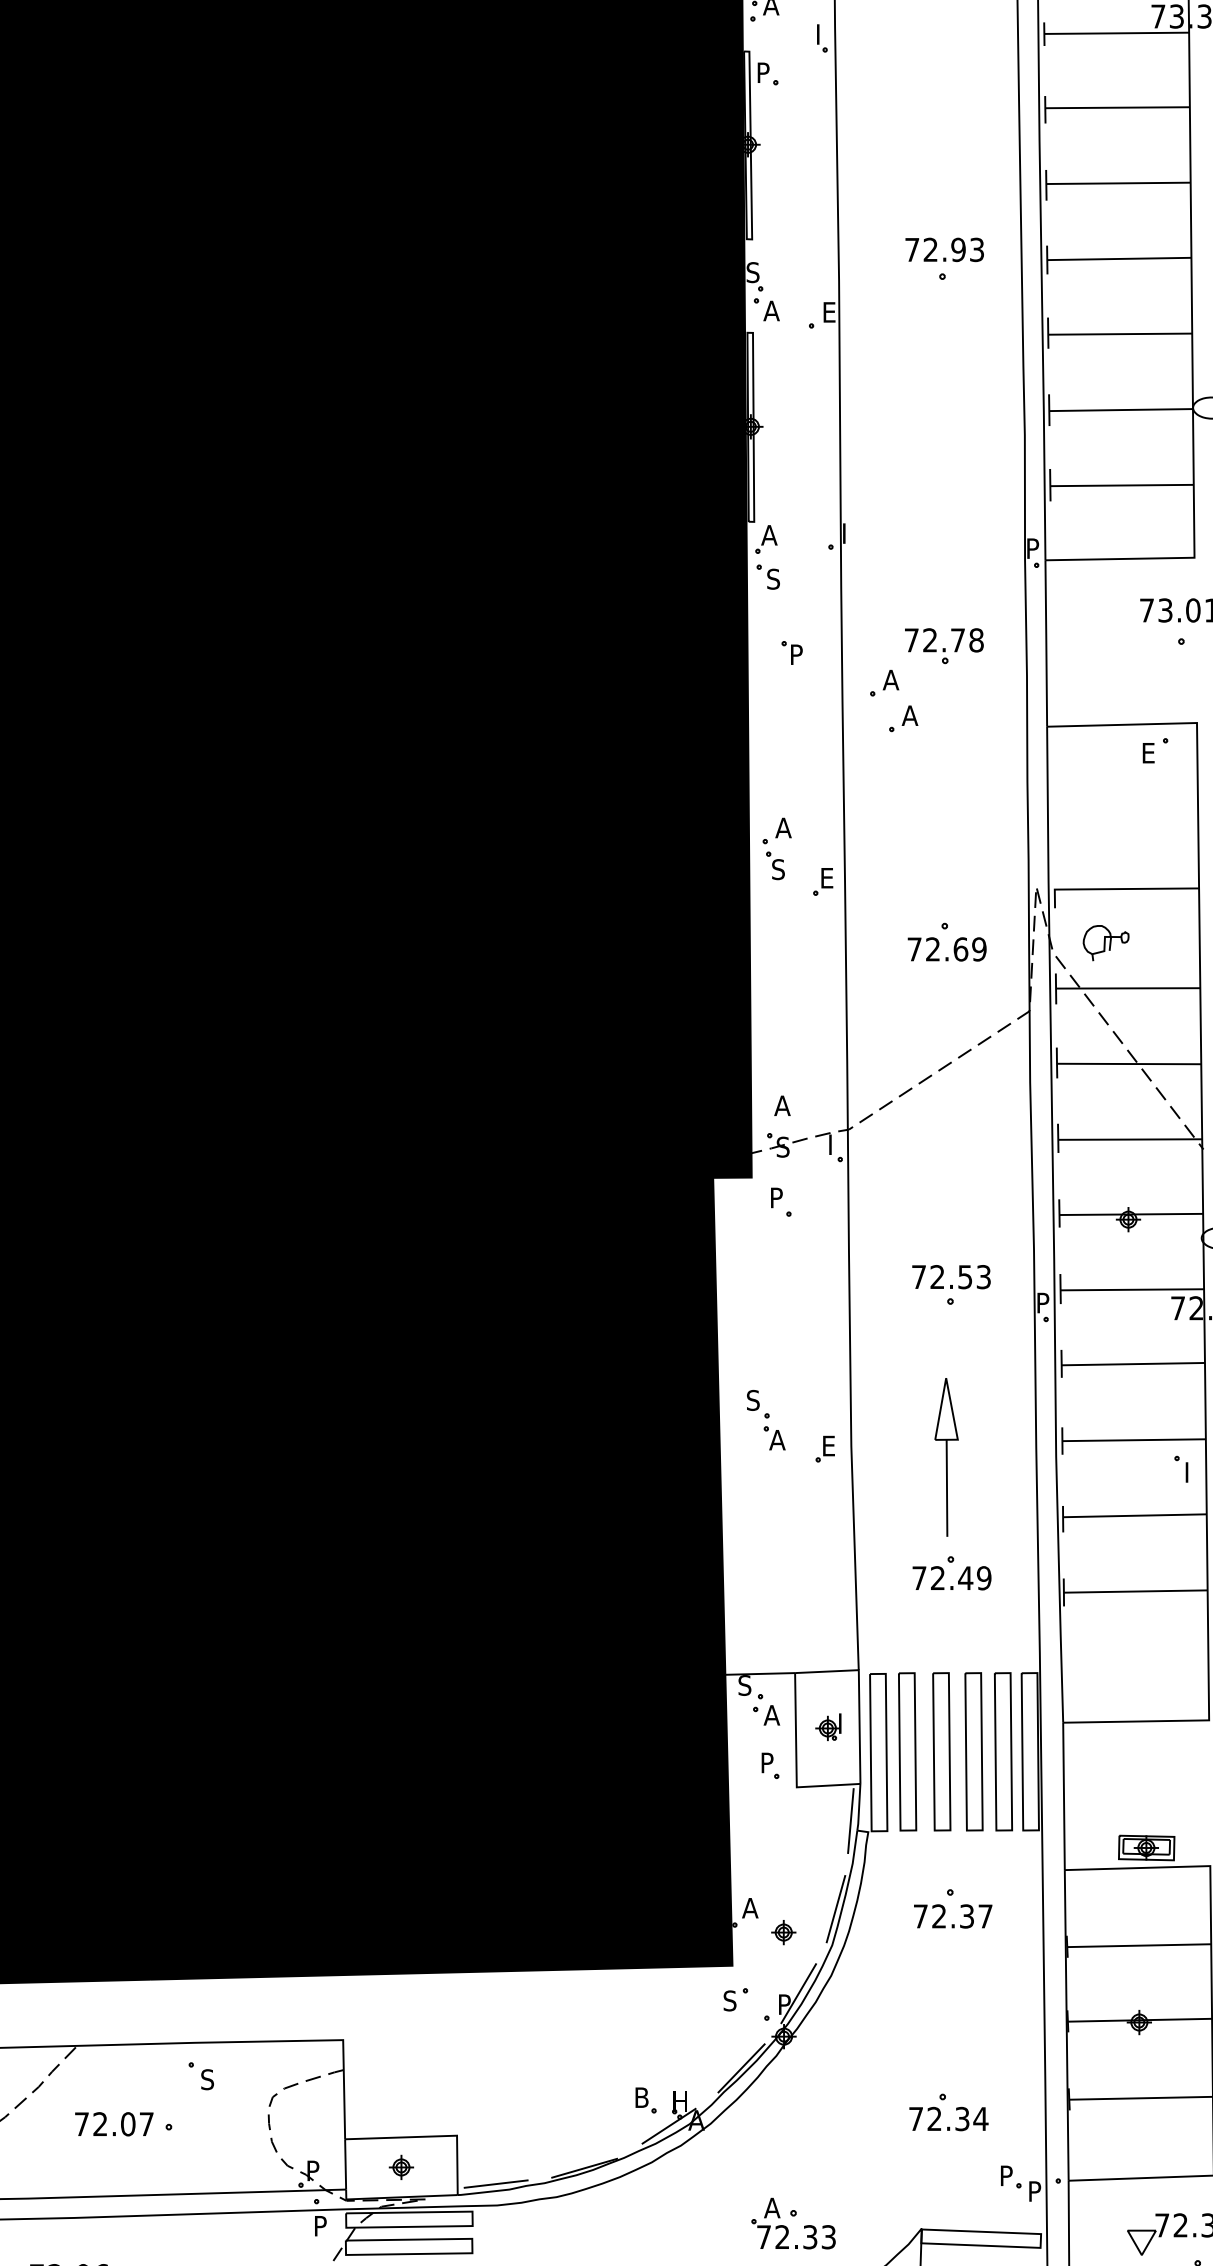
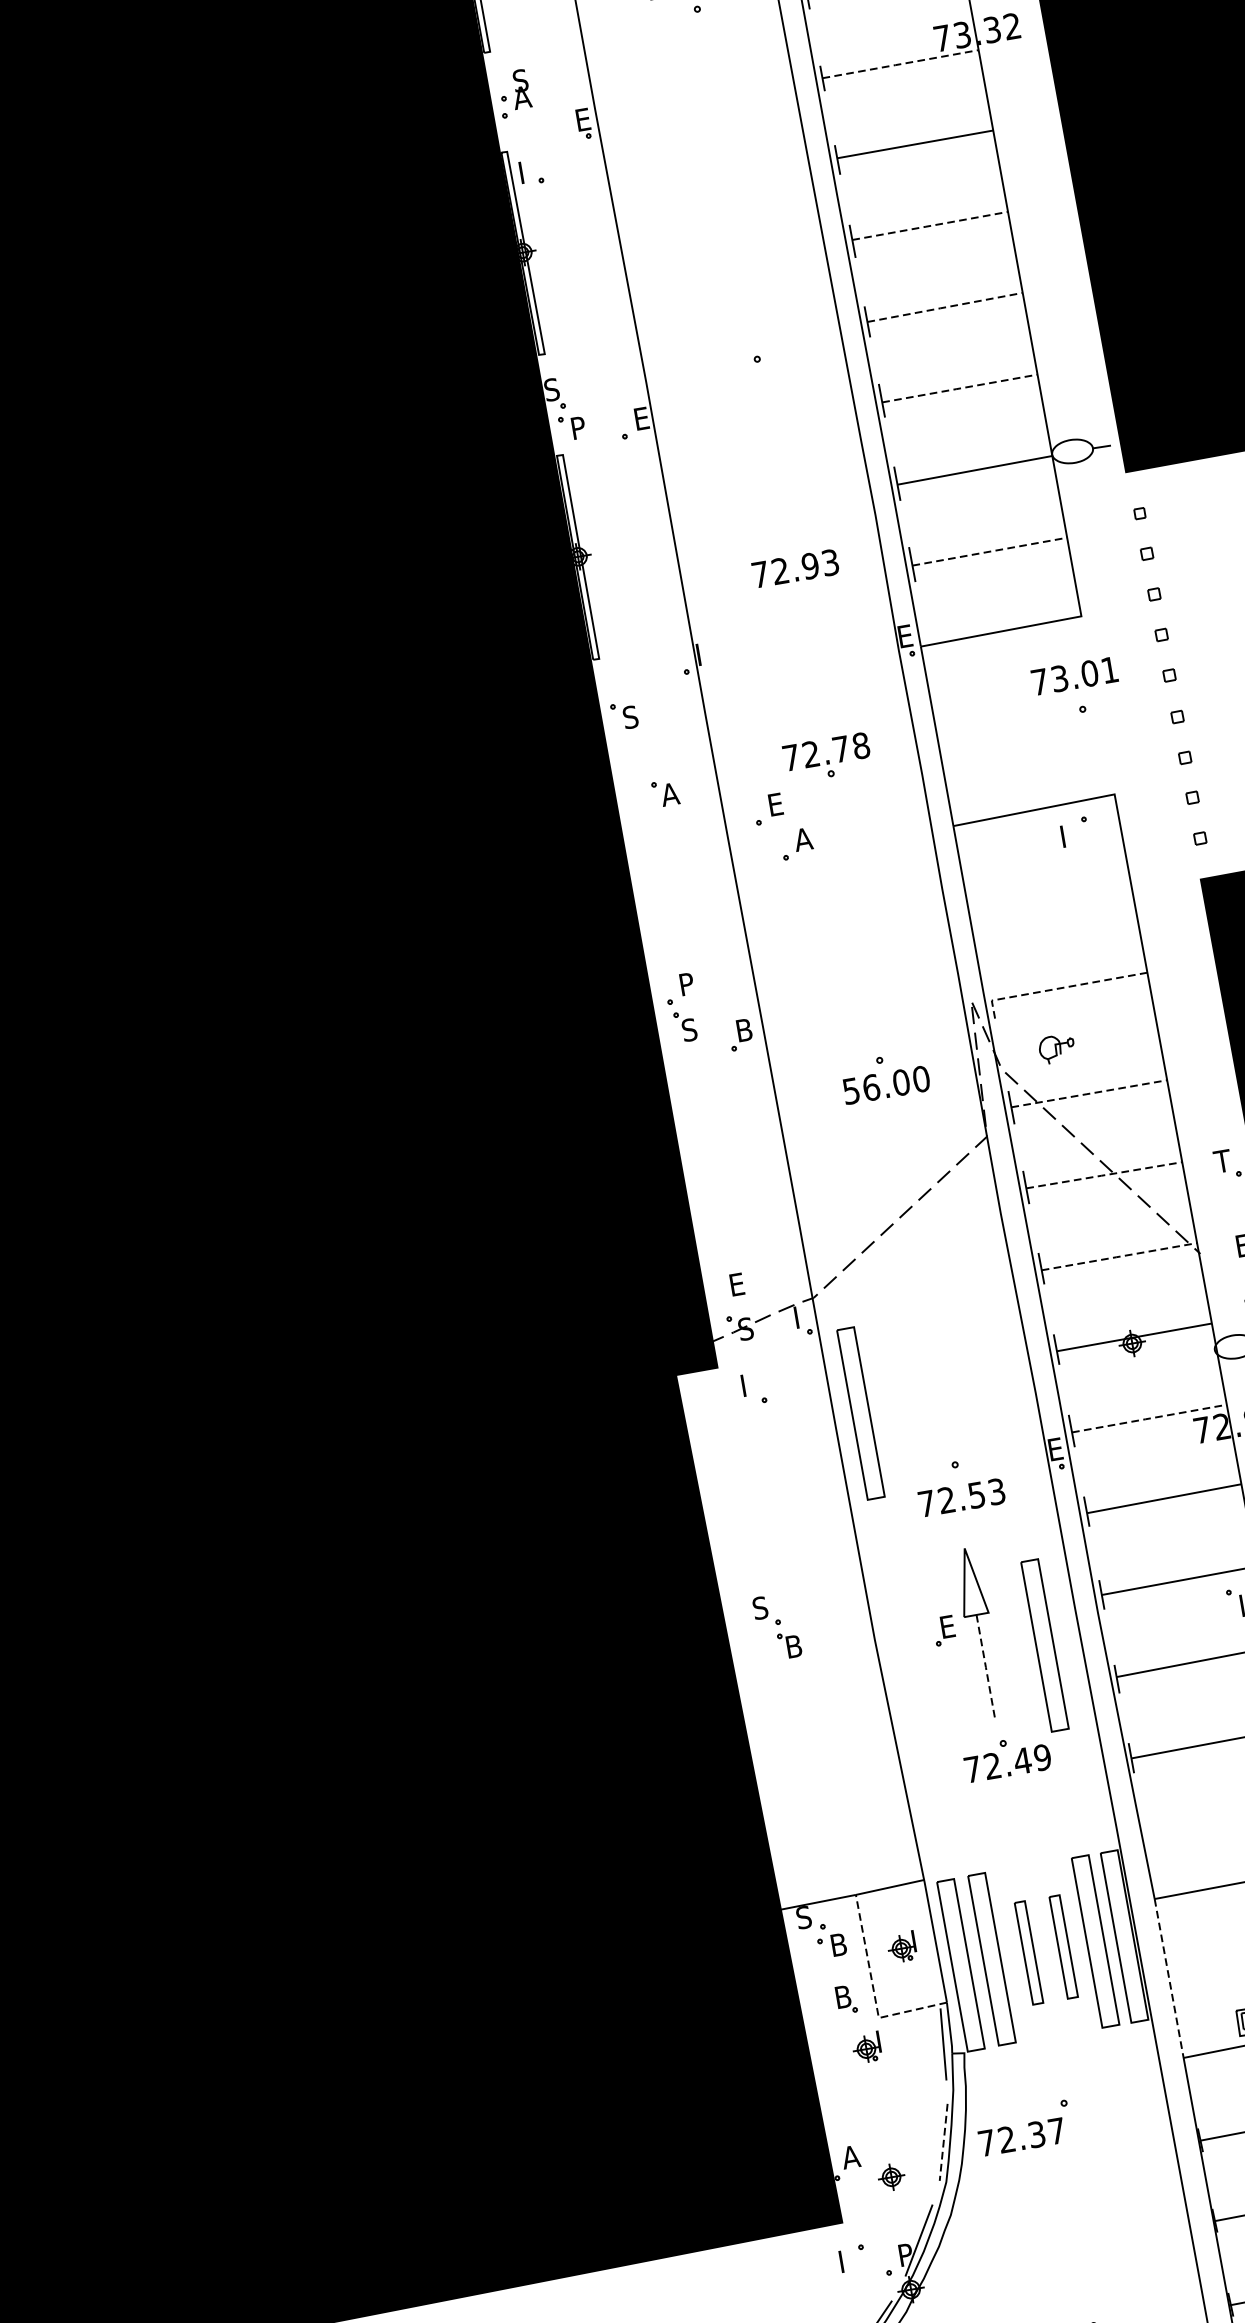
line: (1117, 33) -> (901, 64), solid -> dashed
text: (823, 34) -> (584, 119), I -> E
text: (764, 68) -> (526, 167), P -> I
line: (1118, 183) -> (930, 226), solid -> dashed
text: (944, 249) -> (795, 568), moved
line: (1118, 258) -> (944, 307), solid -> dashed
text: (771, 310) -> (578, 427), A -> P
line: (1119, 334) -> (959, 389), solid -> dashed
line: (1121, 485) -> (989, 551), solid -> dashed
part: (766, 539) -> (615, 675), removed
text: (1034, 548) -> (906, 635), P -> E
text: (796, 654) -> (669, 794), P -> A
text: (890, 679) -> (775, 803), A -> E
text: (1149, 753) -> (1068, 836), E -> I
text: (783, 827) -> (687, 983), A -> P
text: (831, 878) -> (748, 1029), E -> B
line: (1116, 889) -> (1058, 989), solid -> dashed
part: (1105, 943) -> (1056, 1049), size x0.7
text: (946, 949) -> (885, 1085), 72.69 -> 56.00
line: (1127, 988) -> (1088, 1094), solid -> dashed
line: (1128, 1064) -> (1103, 1175), solid -> dashed
text: (782, 1105) -> (737, 1284), A -> E
line: (1129, 1139) -> (1118, 1256), solid -> dashed
text: (777, 1193) -> (748, 1380), P -> I
part: (873, 1240) -> (860, 1413), added
text: (951, 1277) -> (961, 1498), moved
line: (1131, 1289) -> (1148, 1418), solid -> dashed
text: (1044, 1302) -> (1056, 1448), P -> E
text: (777, 1440) -> (793, 1646), A -> B
part: (824, 1448) -> (943, 1630), moved
part: (1003, 1477) -> (1044, 1645), added
line: (947, 1488) -> (986, 1667), solid -> dashed
text: (771, 1715) -> (838, 1945), A -> B
part: (941, 1751) -> (1028, 1952), size x0.6
part: (973, 1751) -> (1063, 1946), size x0.6
text: (769, 1762) -> (844, 1996), P -> B
line: (796, 1762) -> (873, 1991), solid -> dashed
line: (1063, 1796) -> (1168, 1978), solid -> dashed
part: (781, 1811) -> (866, 2046), added
line: (835, 1909) -> (943, 2142), solid -> dashed
text: (953, 1916) -> (1022, 2137), moved
text: (729, 2000) -> (845, 2260), S -> I

